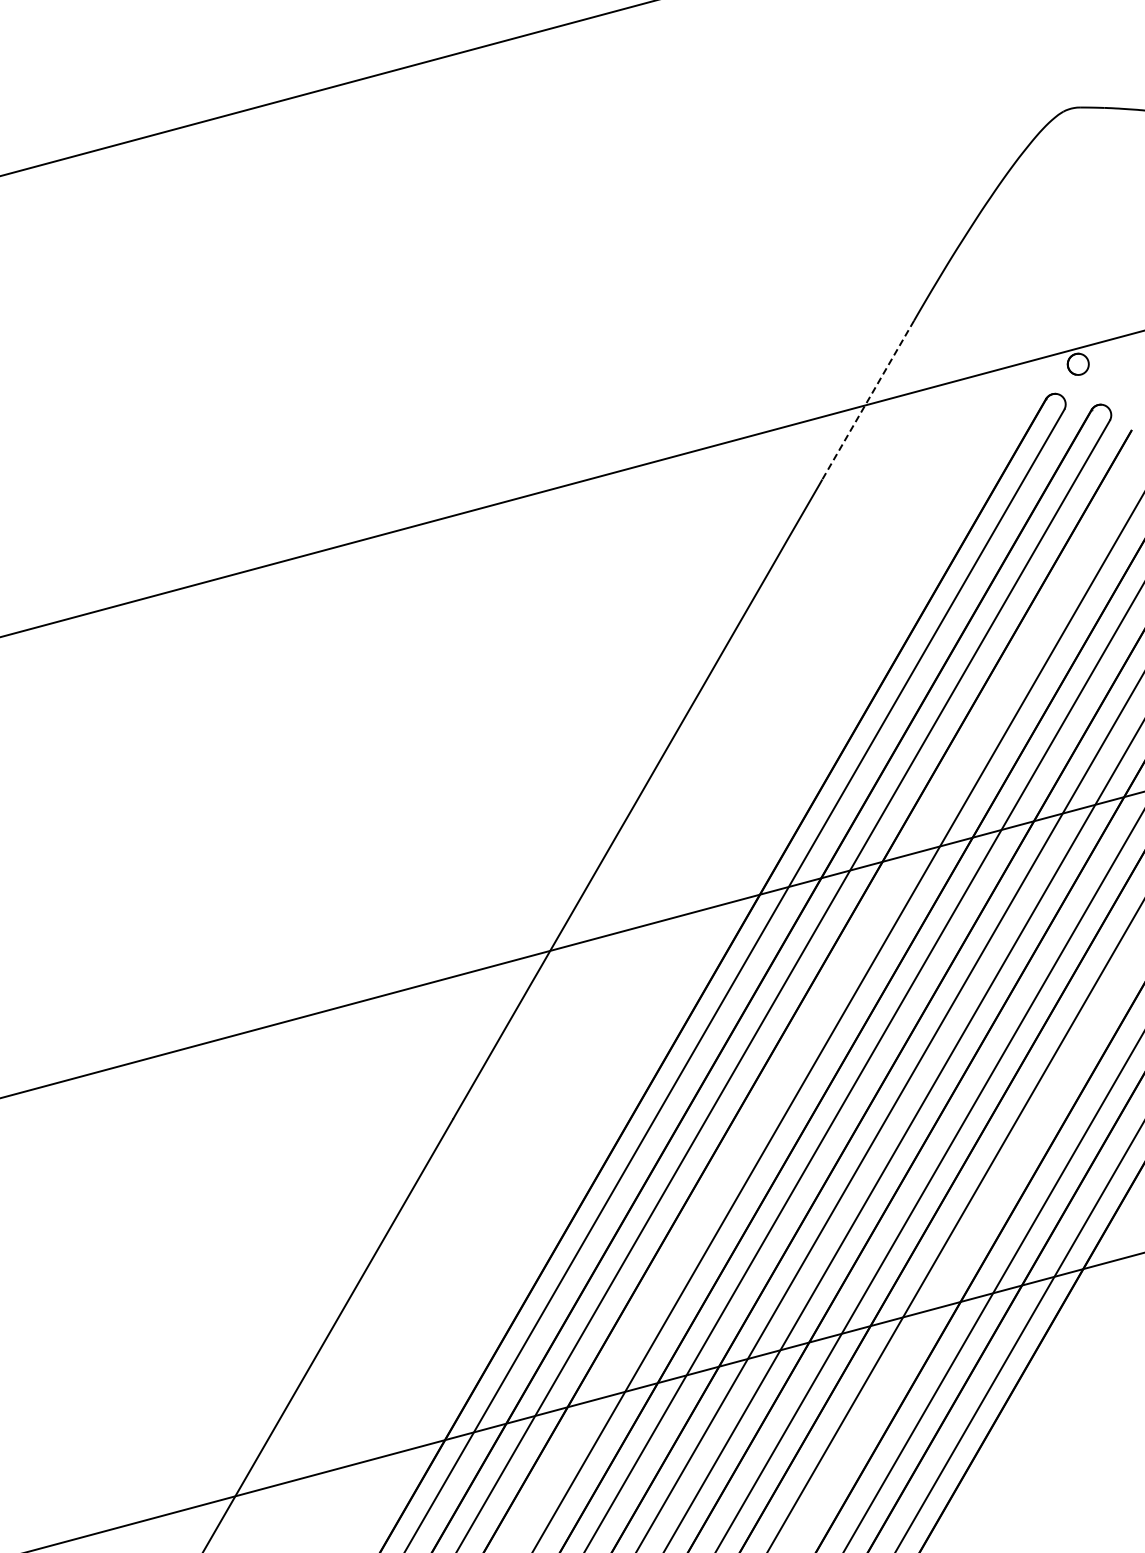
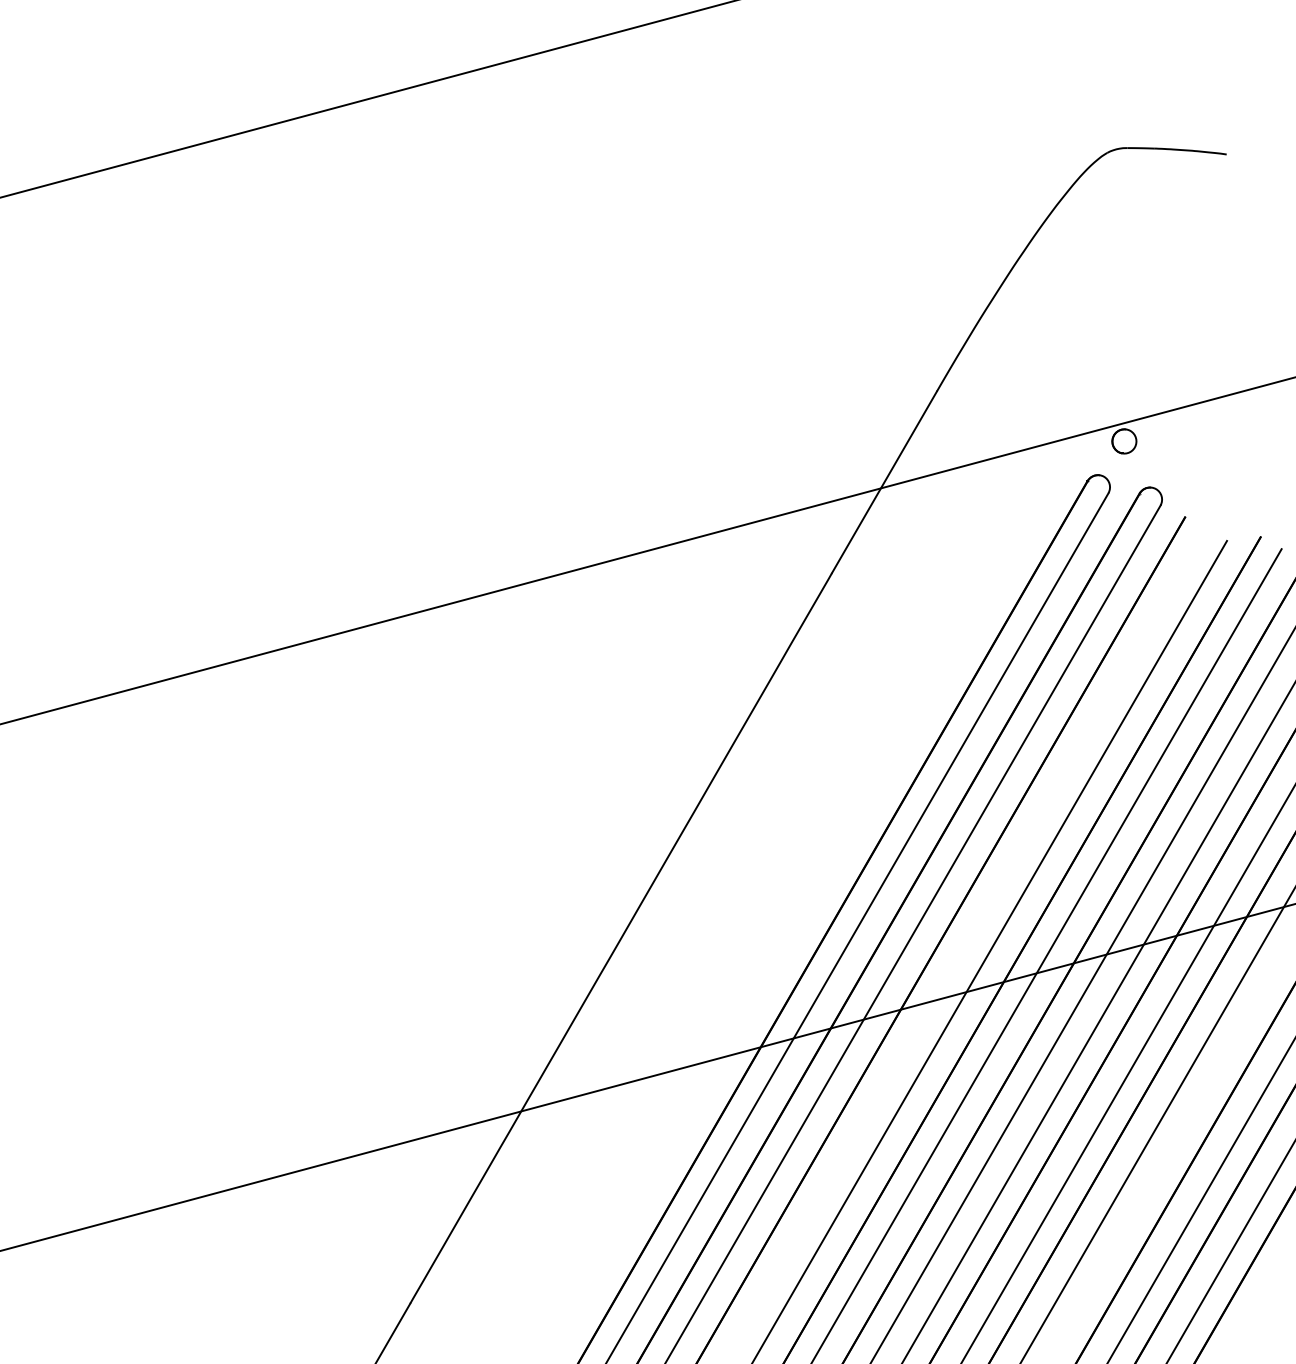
line: (868, 400) -> (884, 482), dashed -> solid

